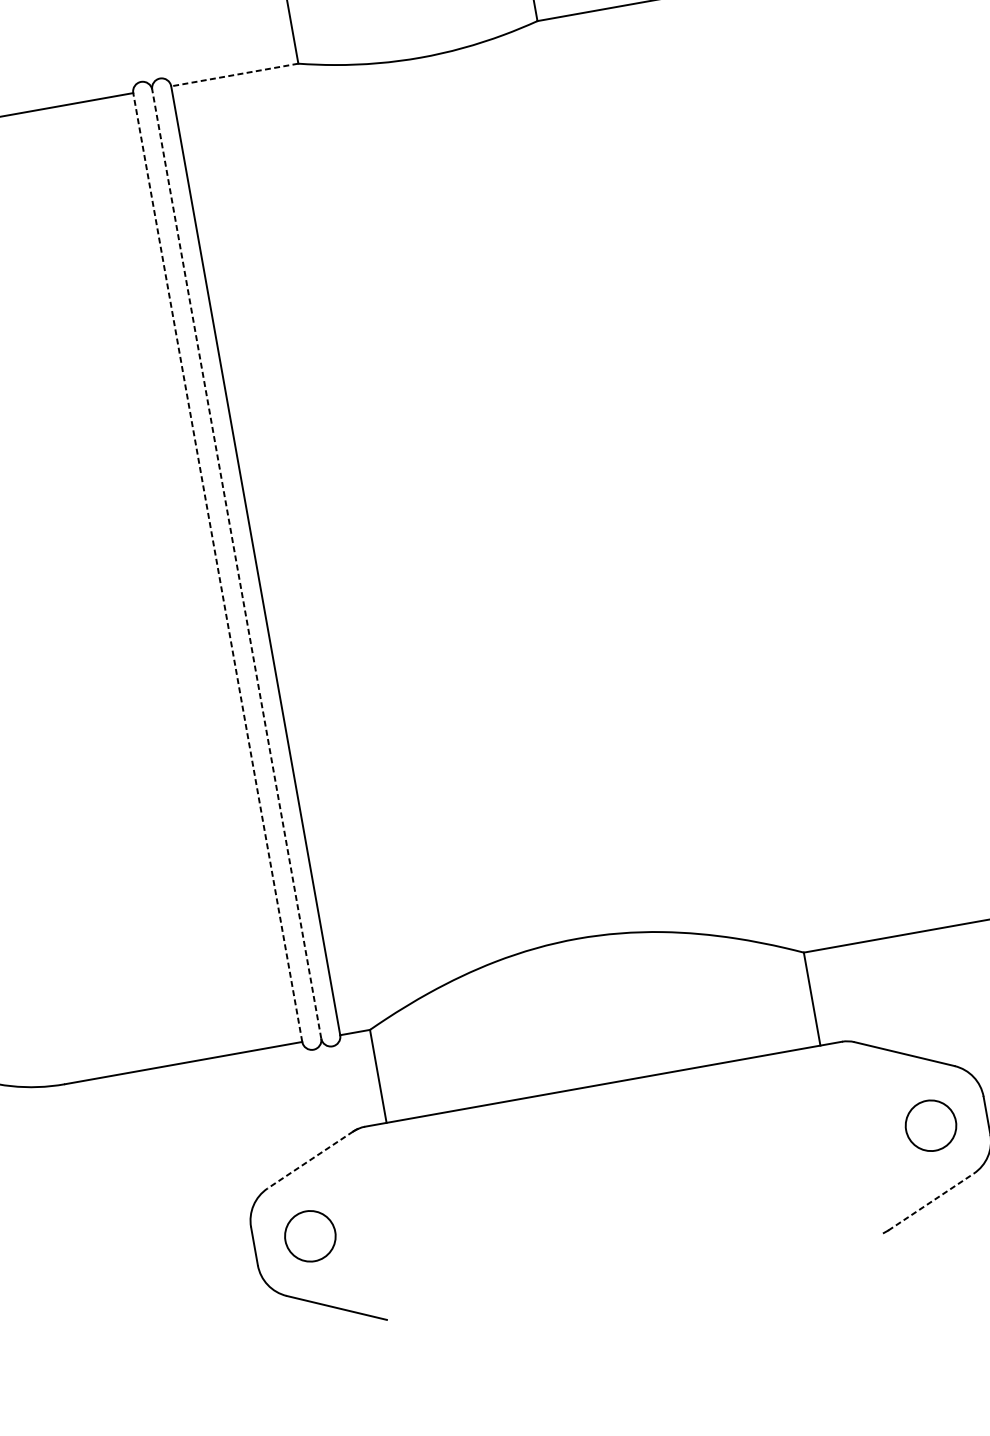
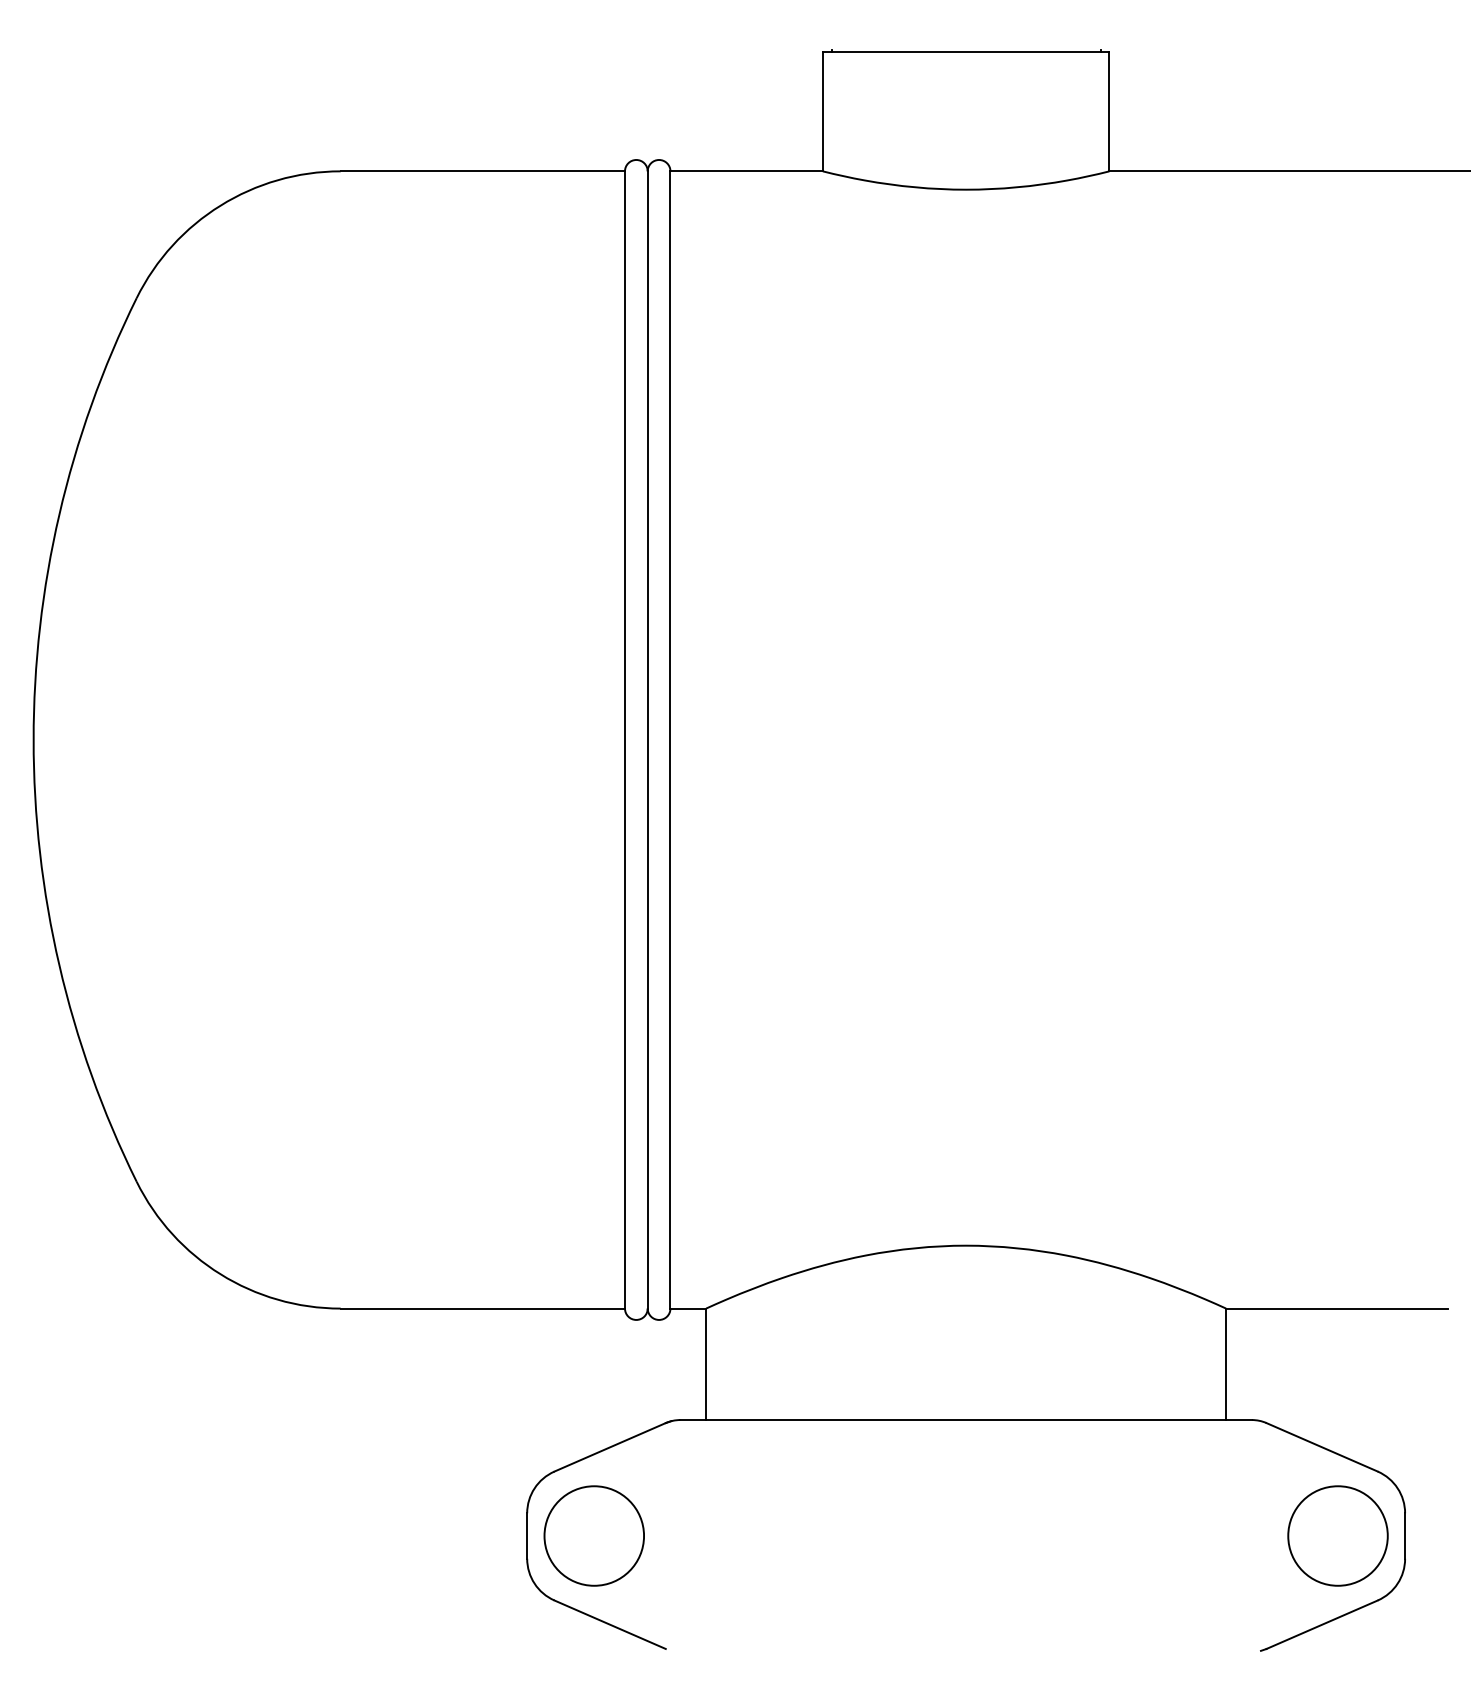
line: (234, 75) -> (746, 171), dashed -> solid
line: (236, 563) -> (647, 739), dashed -> solid
line: (217, 567) -> (624, 739), dashed -> solid
circle: (930, 1125) -> (1337, 1535), size x1.67
line: (310, 1160) -> (610, 1447), dashed -> solid
line: (931, 1201) -> (1322, 1624), dashed -> solid
circle: (309, 1235) -> (593, 1535), size x1.67

